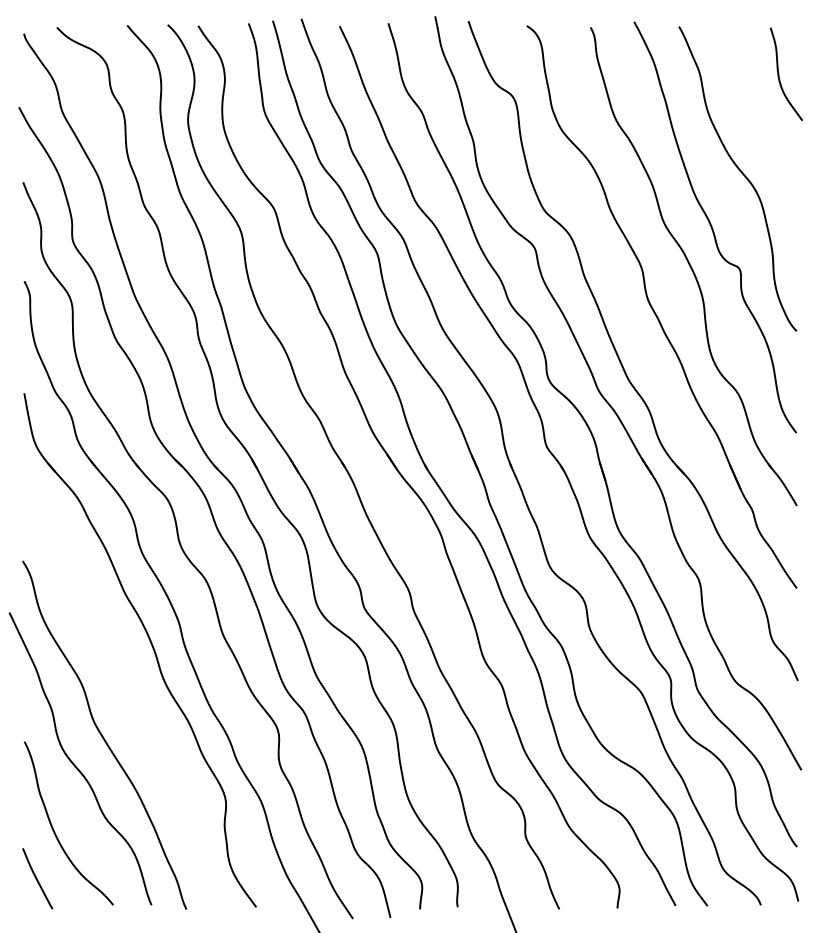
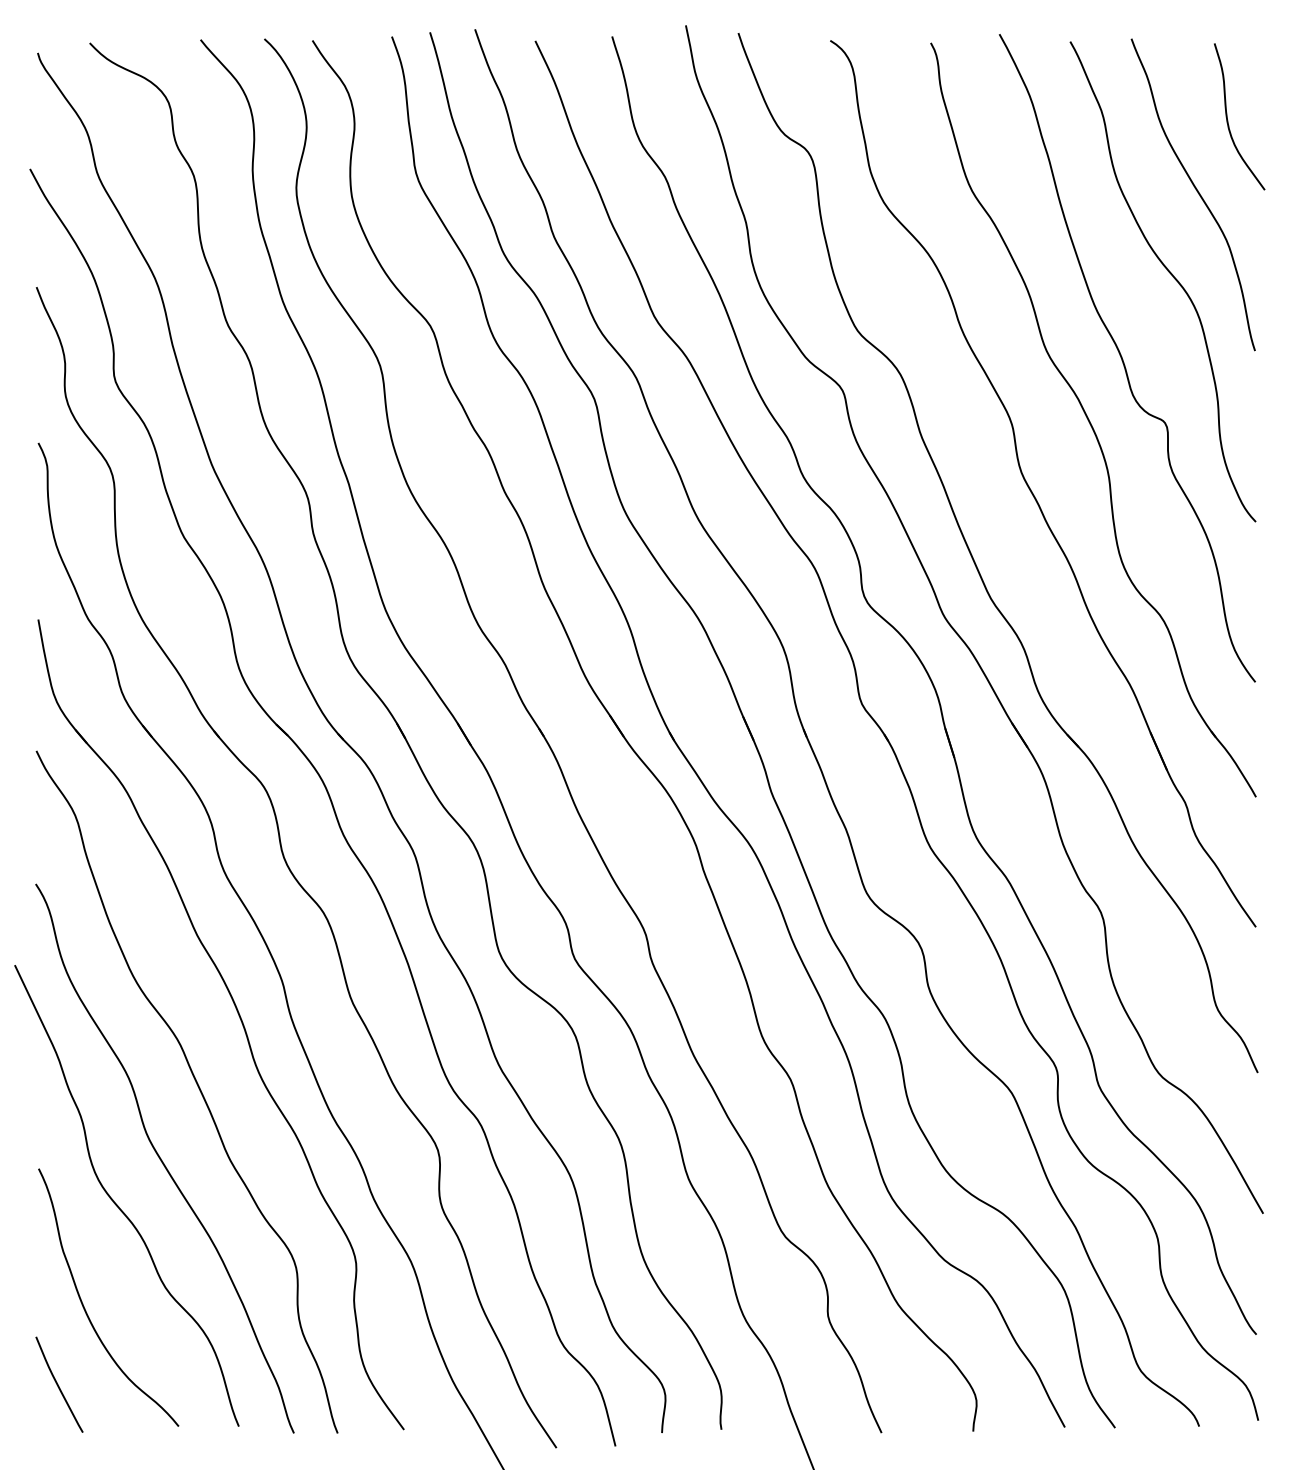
curve: (758, 121) -> (1195, 191), added
curve: (125, 691) -> (197, 1089), added

